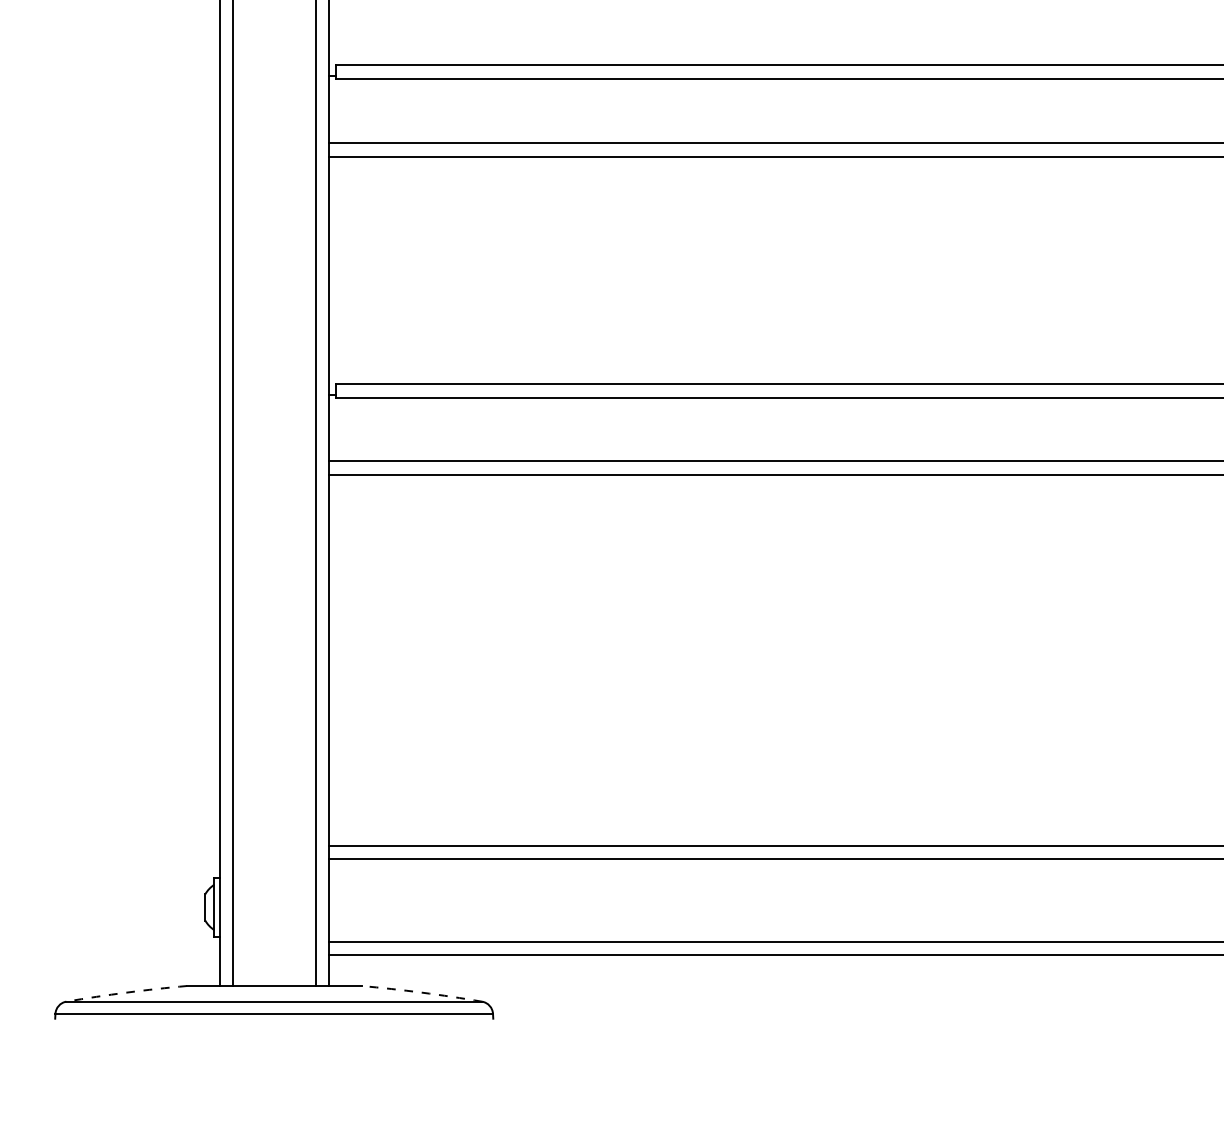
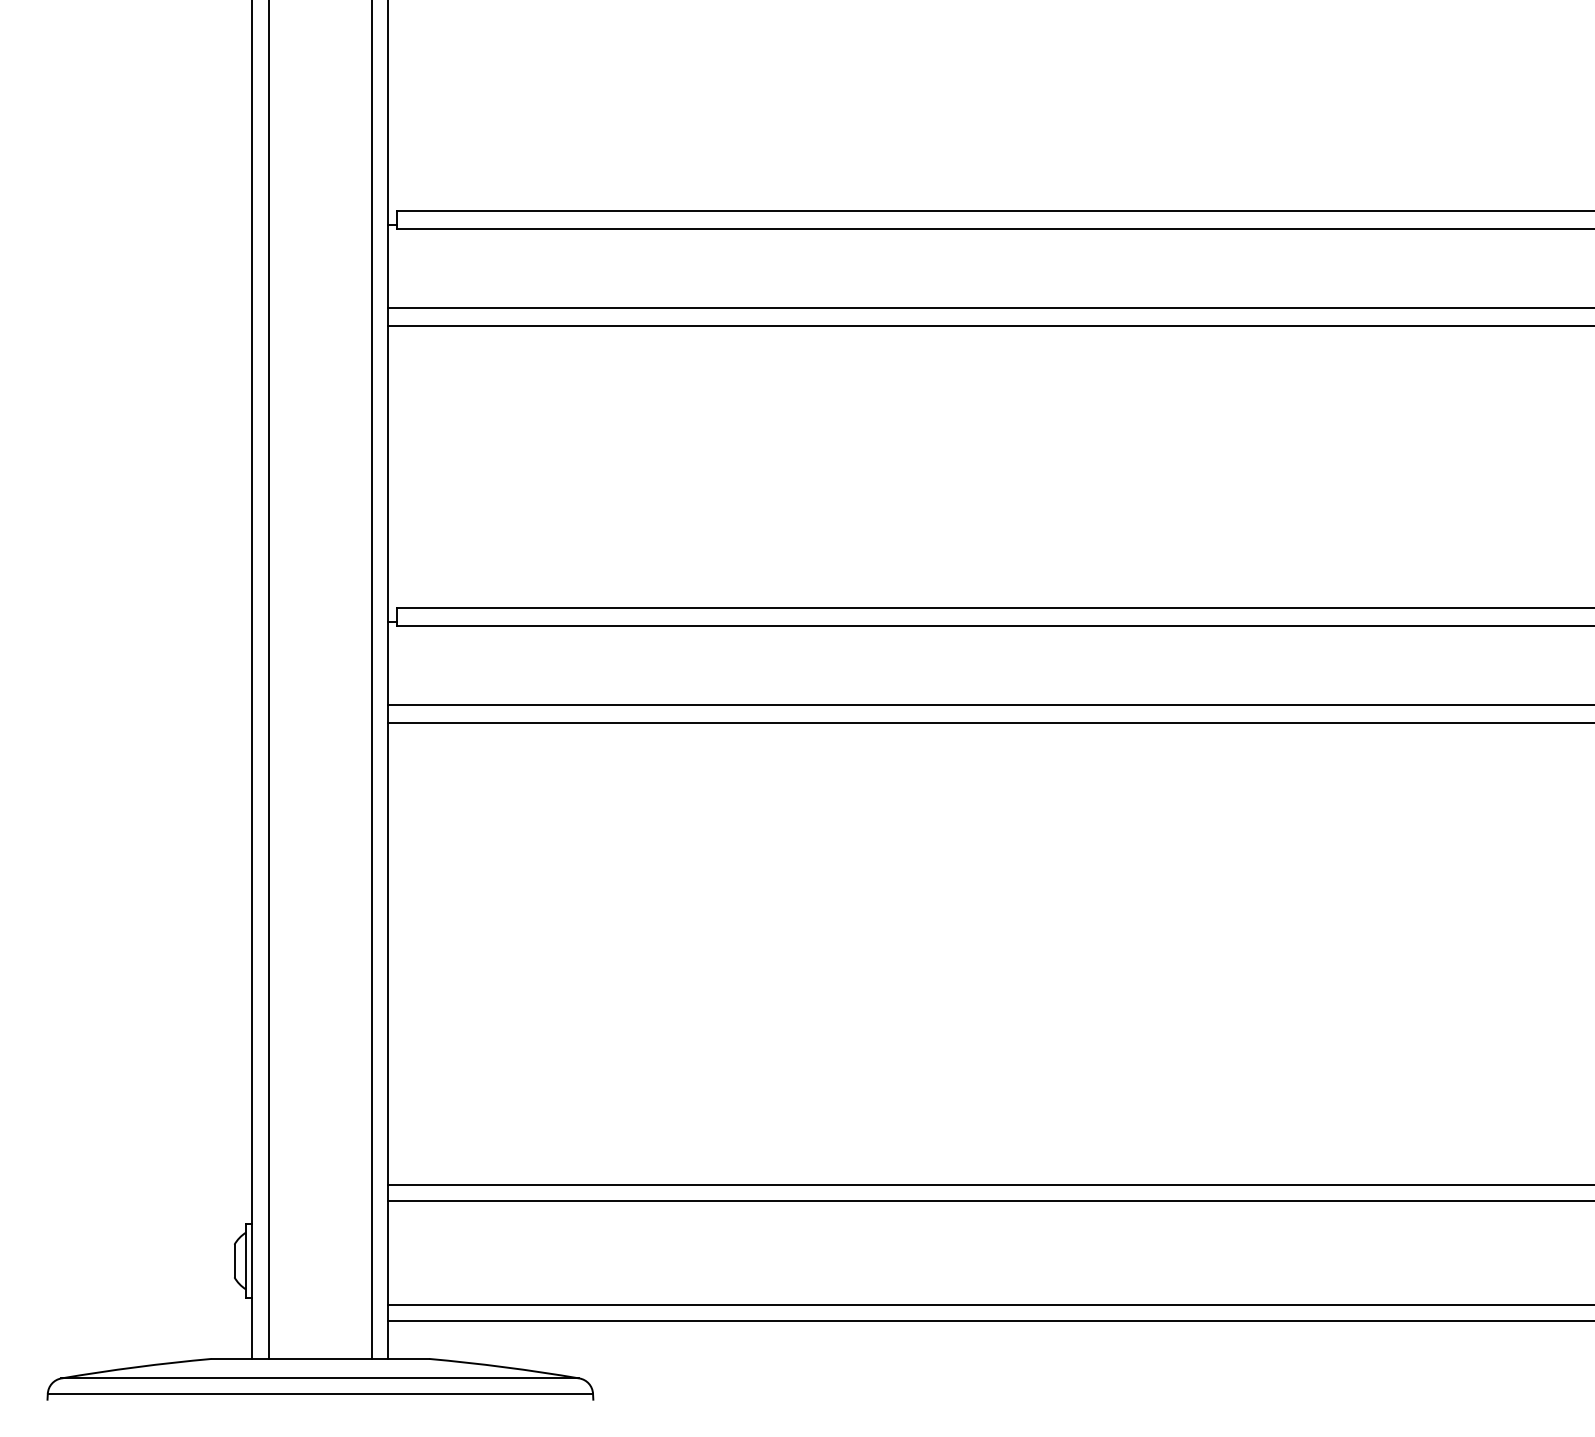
arc: (126, 992) -> (136, 1367), dashed -> solid
arc: (421, 992) -> (504, 1367), dashed -> solid

